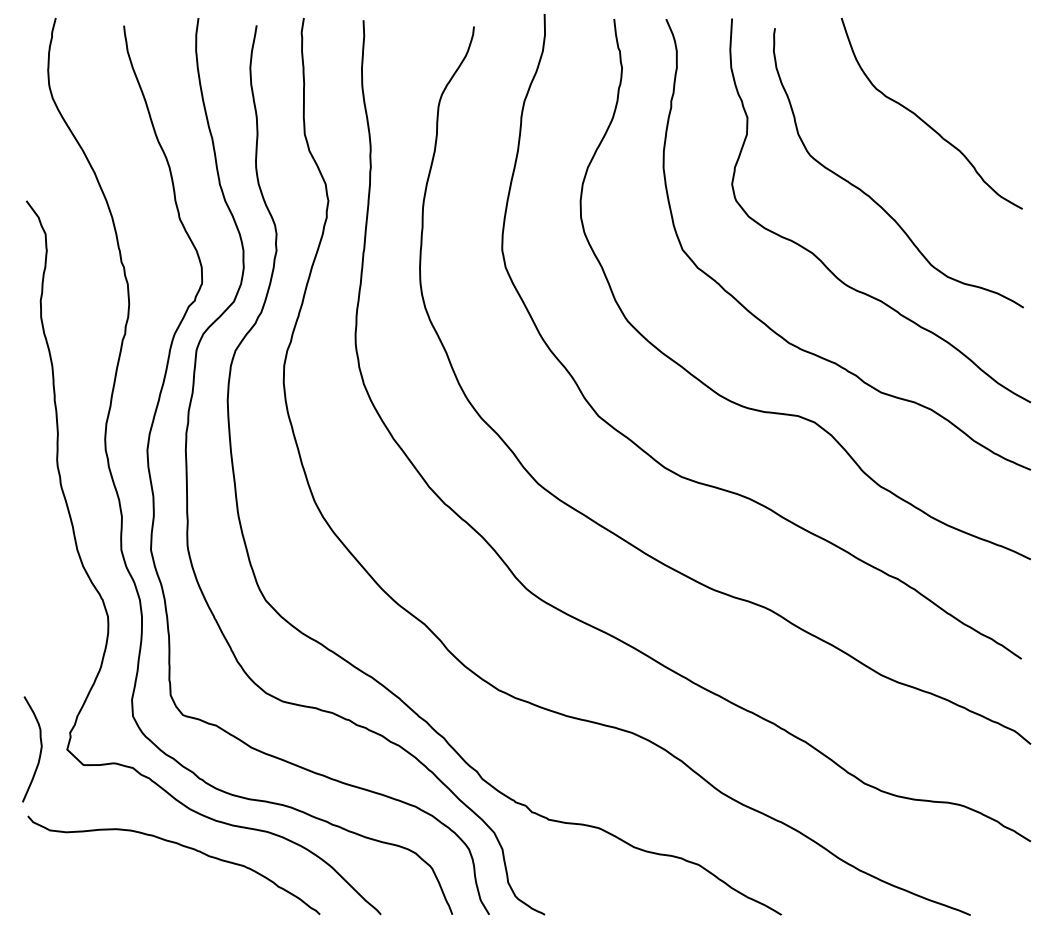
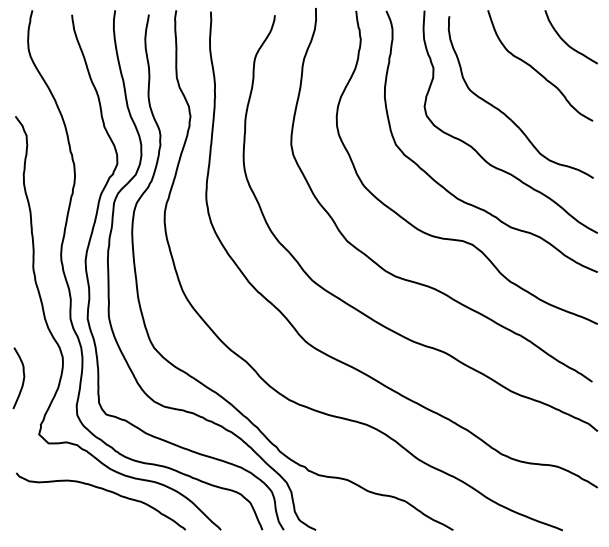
curve: (975, 71) -> (565, 41), added
curve: (38, 753) -> (22, 380), moved

